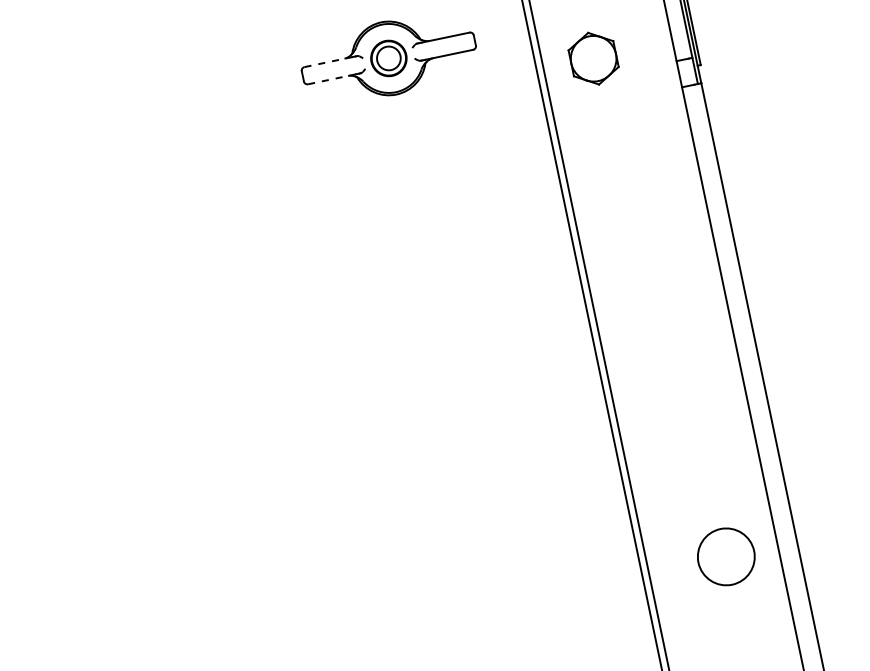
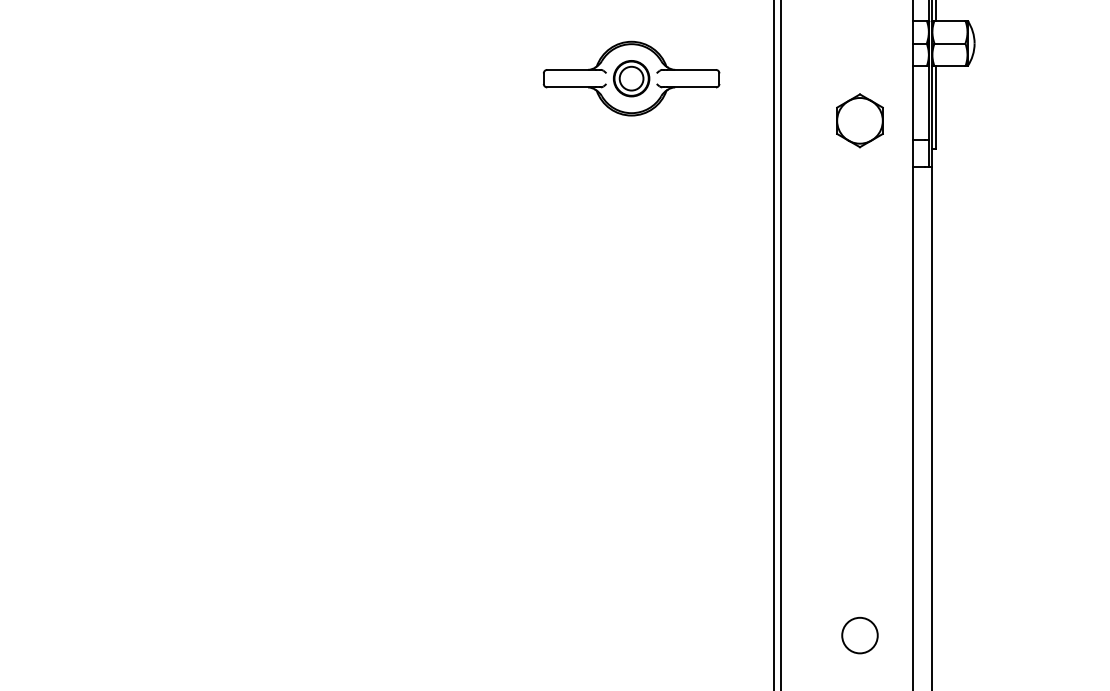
part: (593, 58) -> (859, 120), moved
line: (329, 61) -> (572, 69), dashed -> solid
line: (332, 79) -> (572, 87), dashed -> solid
circle: (725, 556) -> (859, 635), size x0.62

